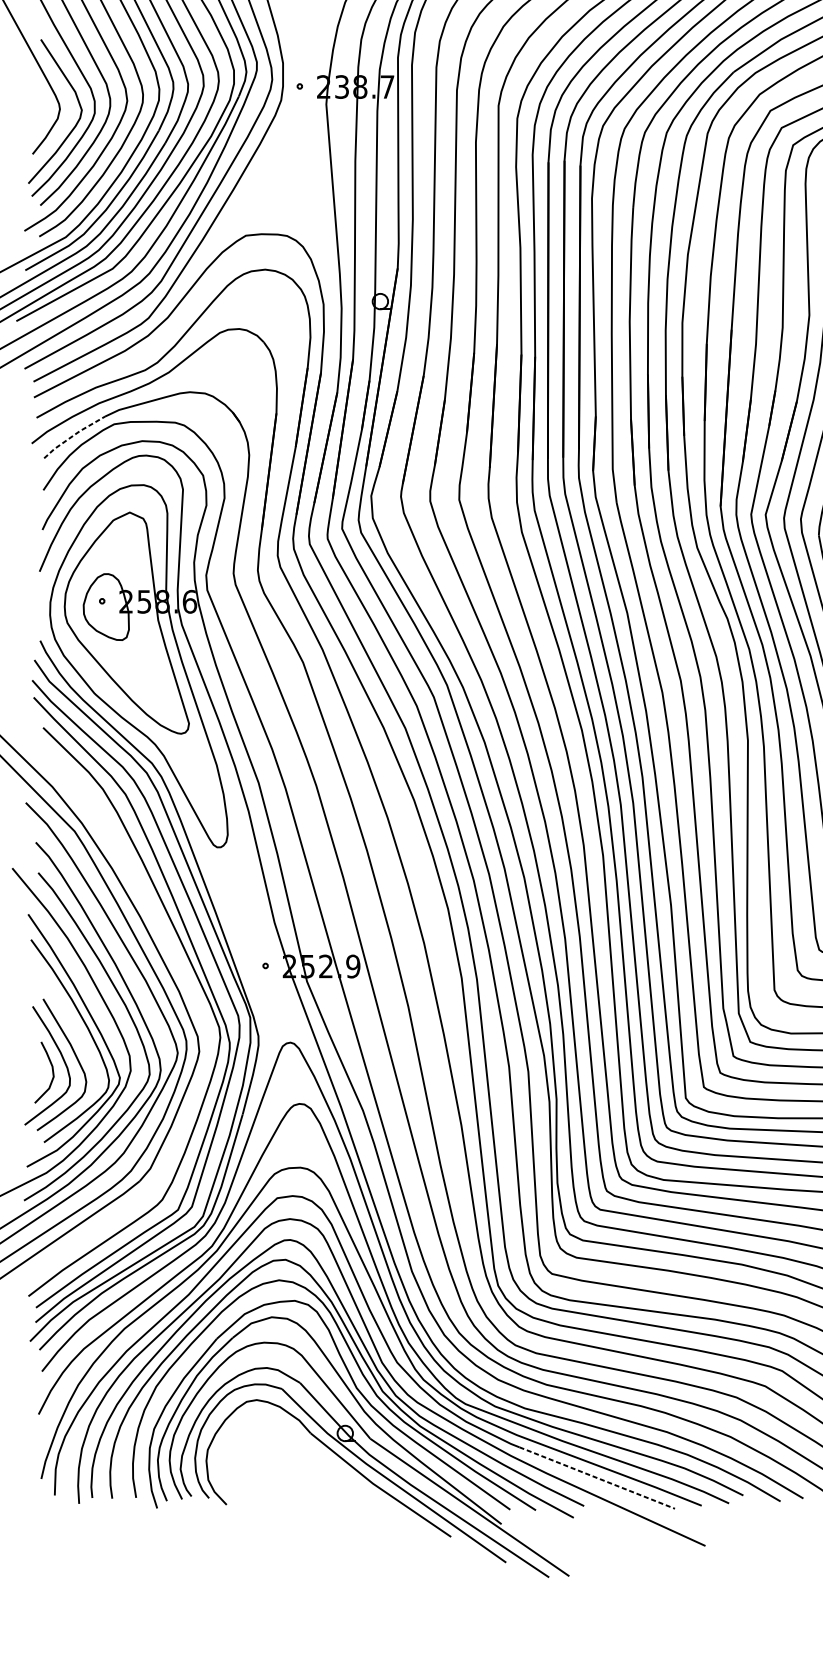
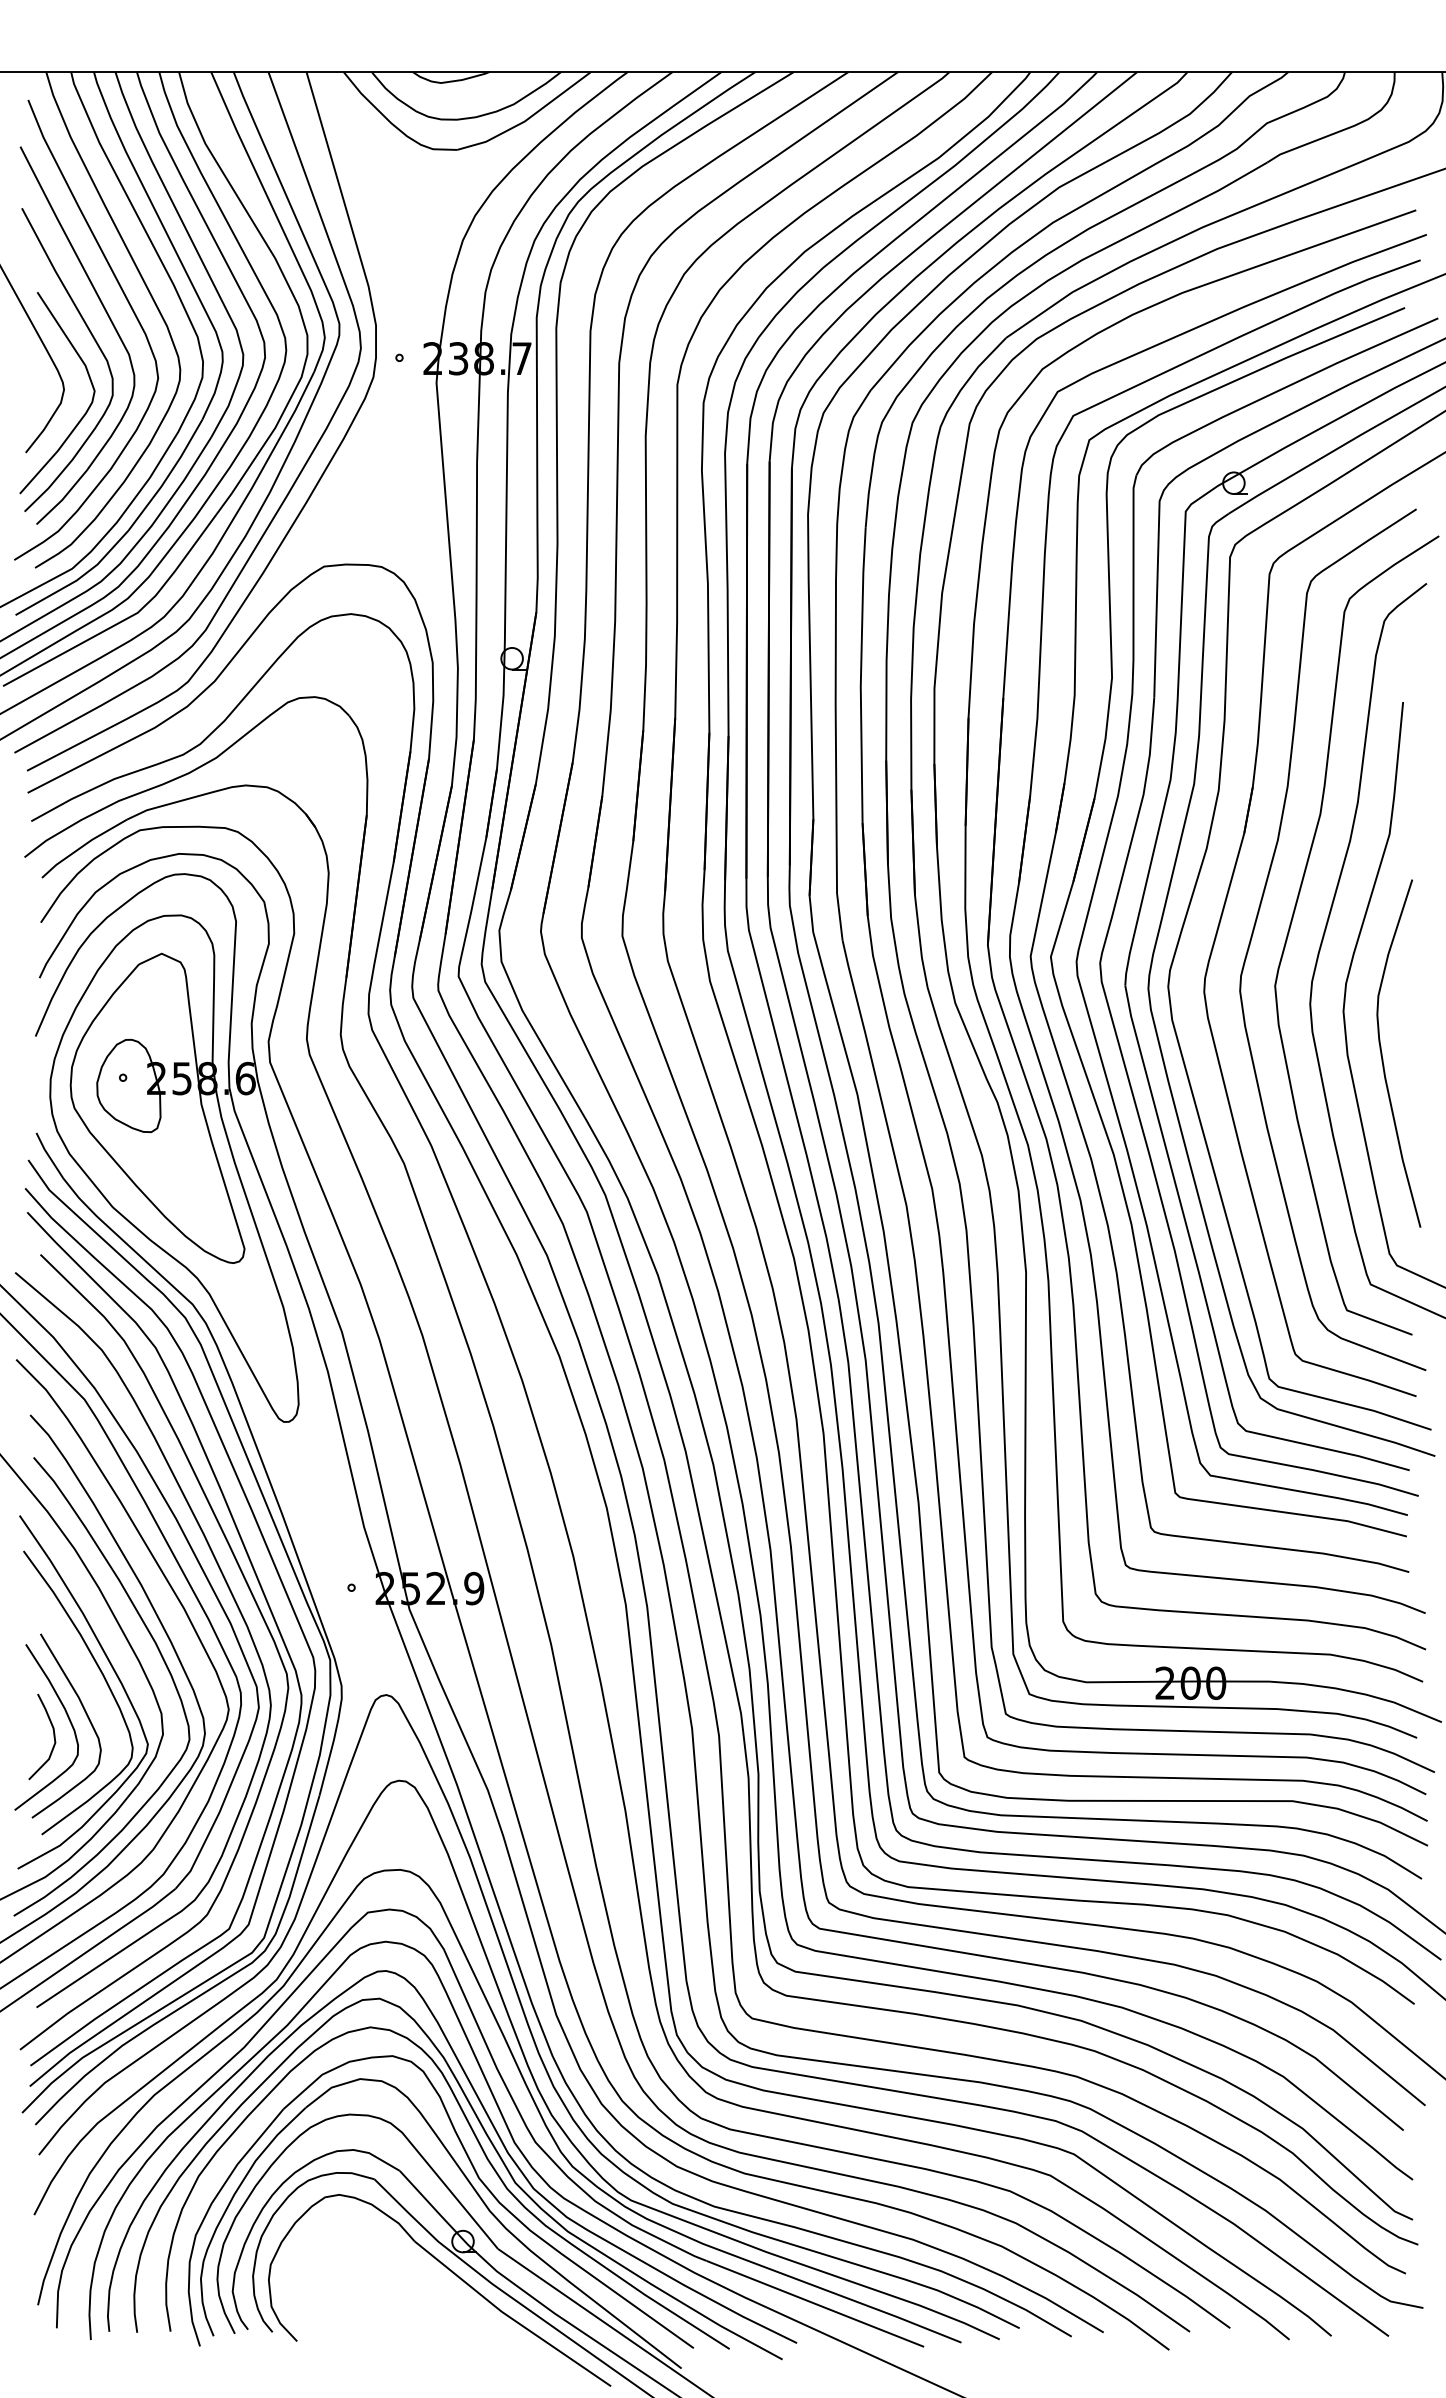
line: (73, 435) -> (83, 846), dashed -> solid
curve: (182, 977) -> (235, 1604), added
line: (597, 1477) -> (815, 2303), dashed -> solid

